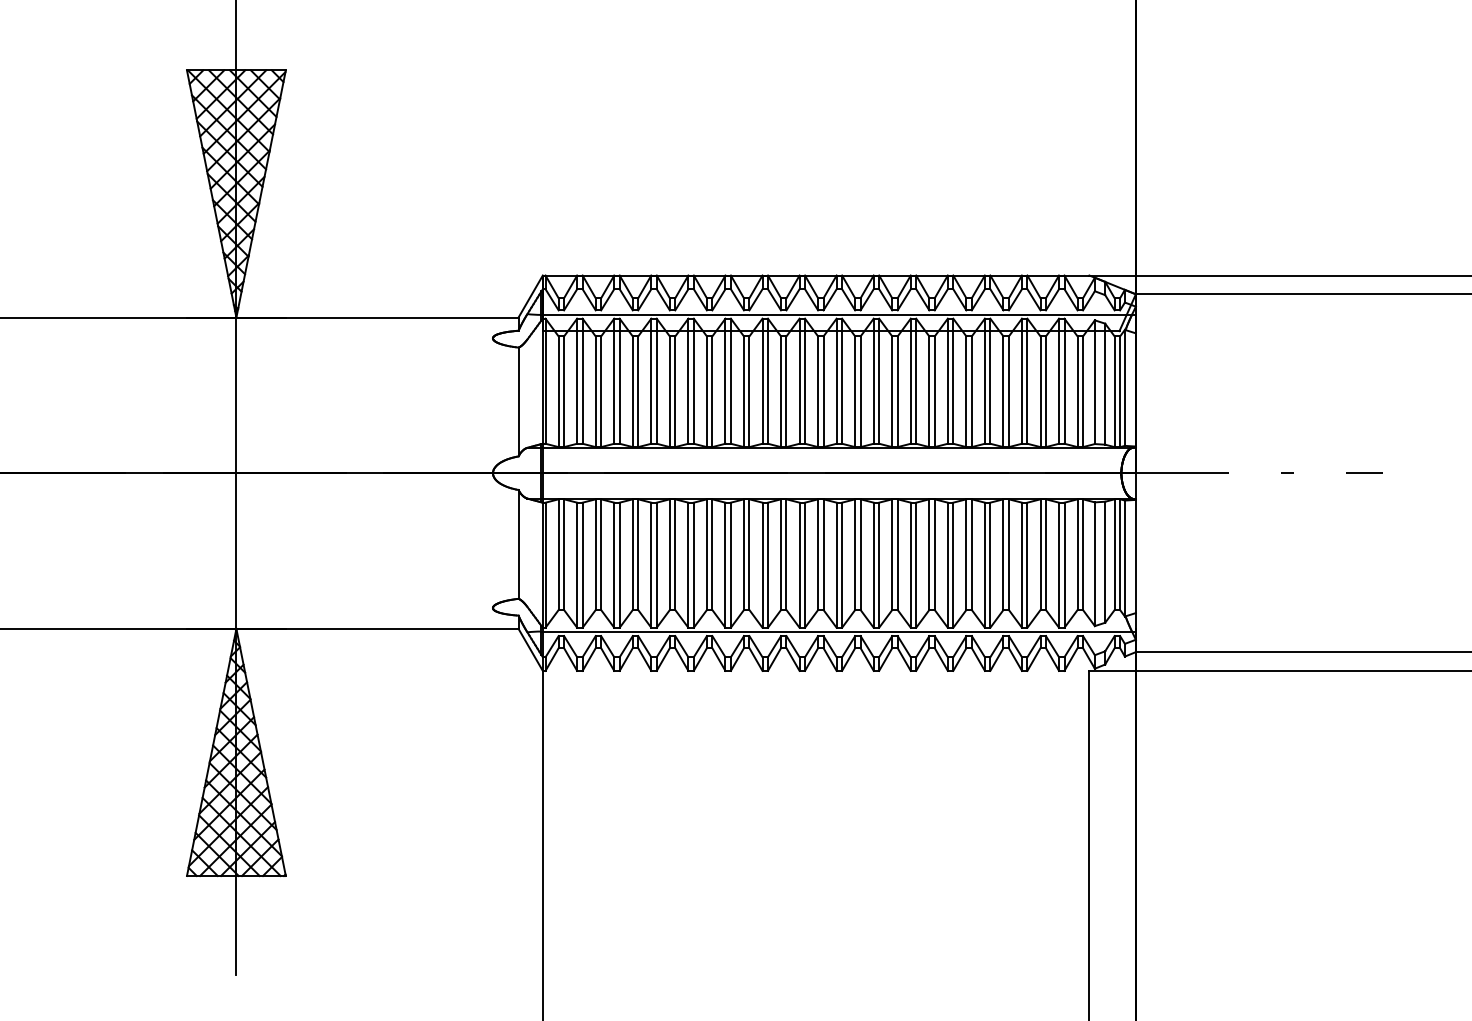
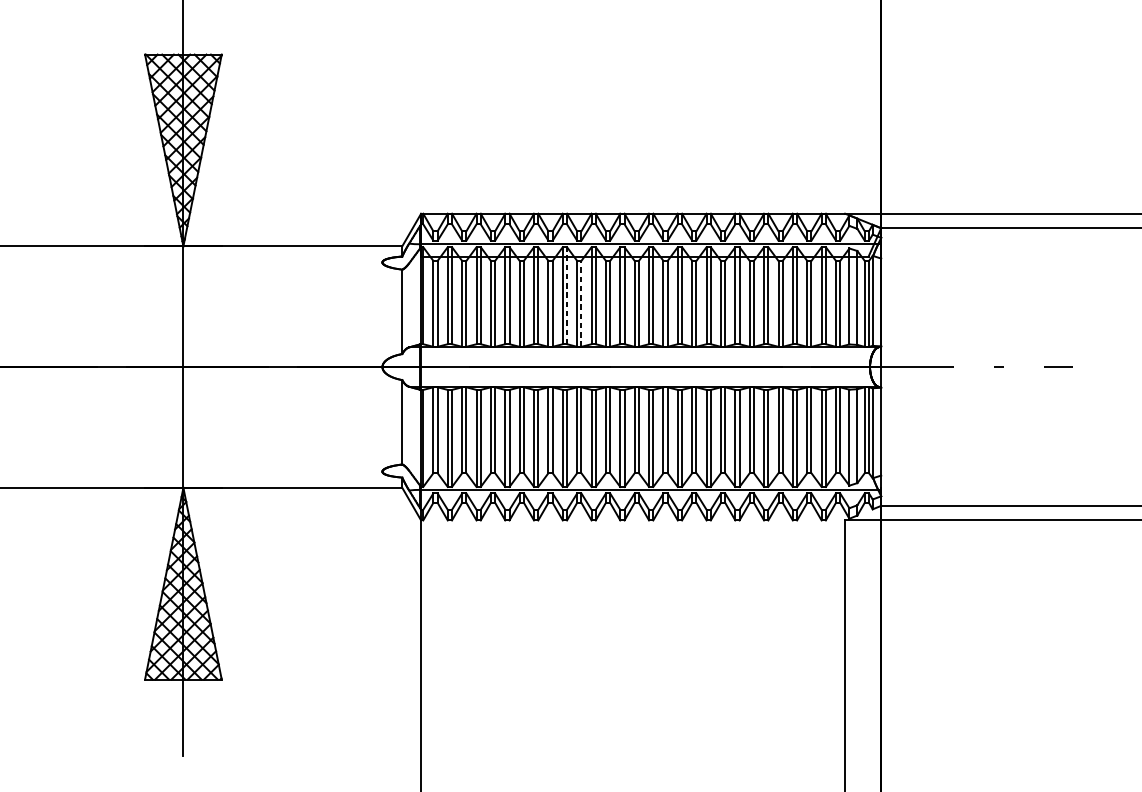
line: (730, 381) -> (566, 295), solid -> dashed
line: (749, 391) -> (581, 303), solid -> dashed

